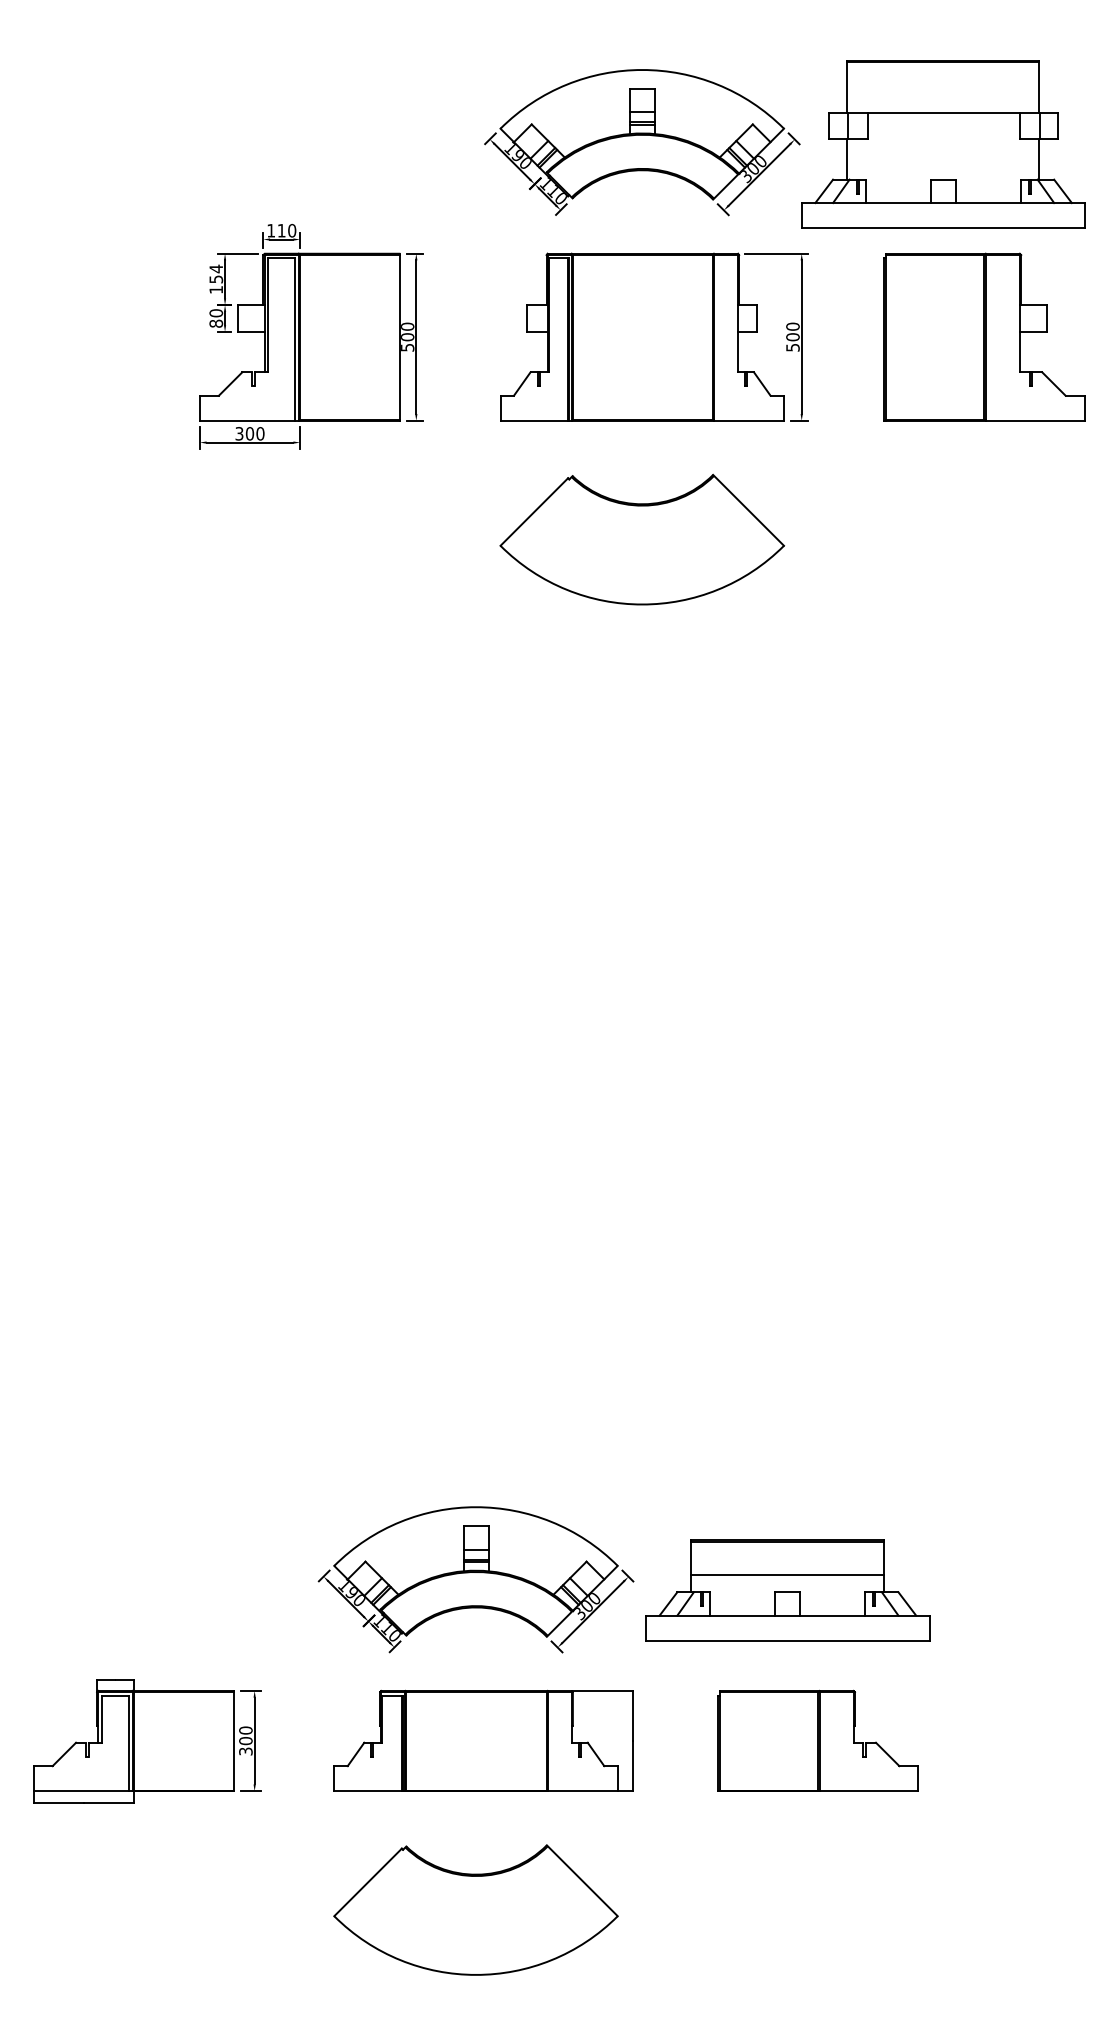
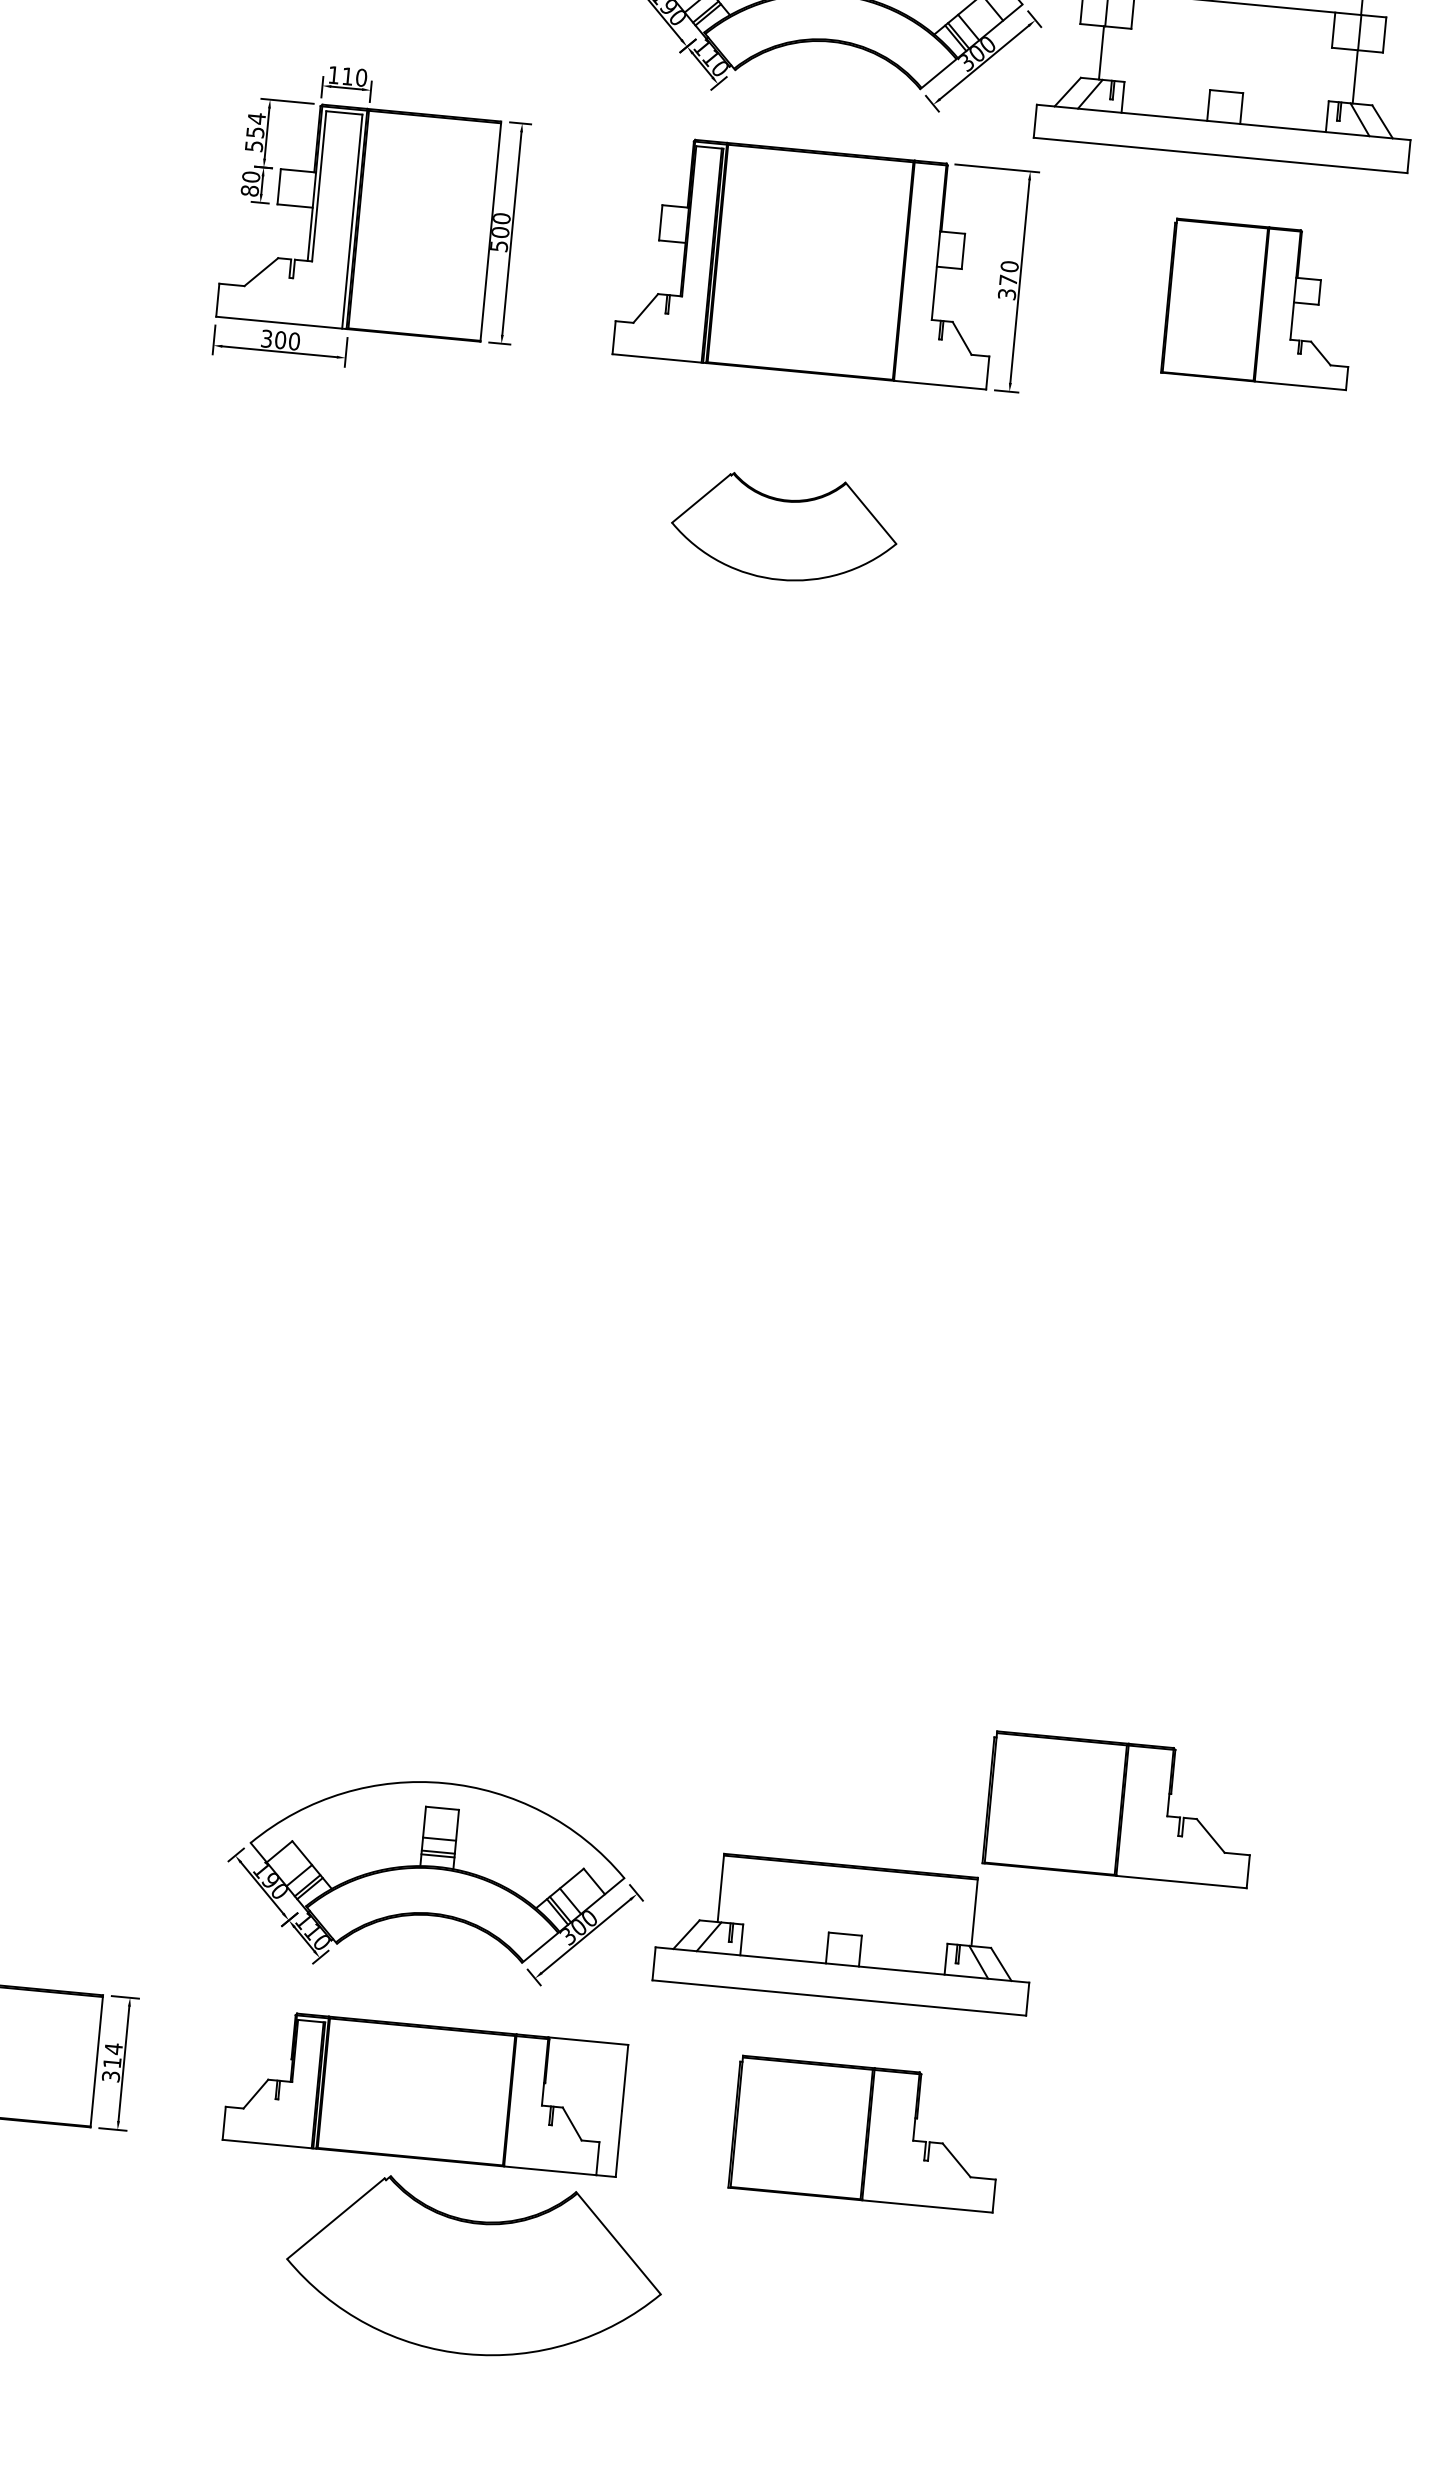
text: (216, 289) -> (254, 145), 154 -> 554
part: (984, 336) -> (1260, 303), size x0.7
text: (792, 342) -> (1007, 287), 500 -> 370
part: (642, 539) -> (784, 528), size x0.6
part: (985, 1478) -> (1119, 1808), added
line: (787, 1575) -> (846, 1912), removed
text: (245, 1735) -> (112, 2055), 300 -> 314
part: (475, 1909) -> (474, 2267), moved

